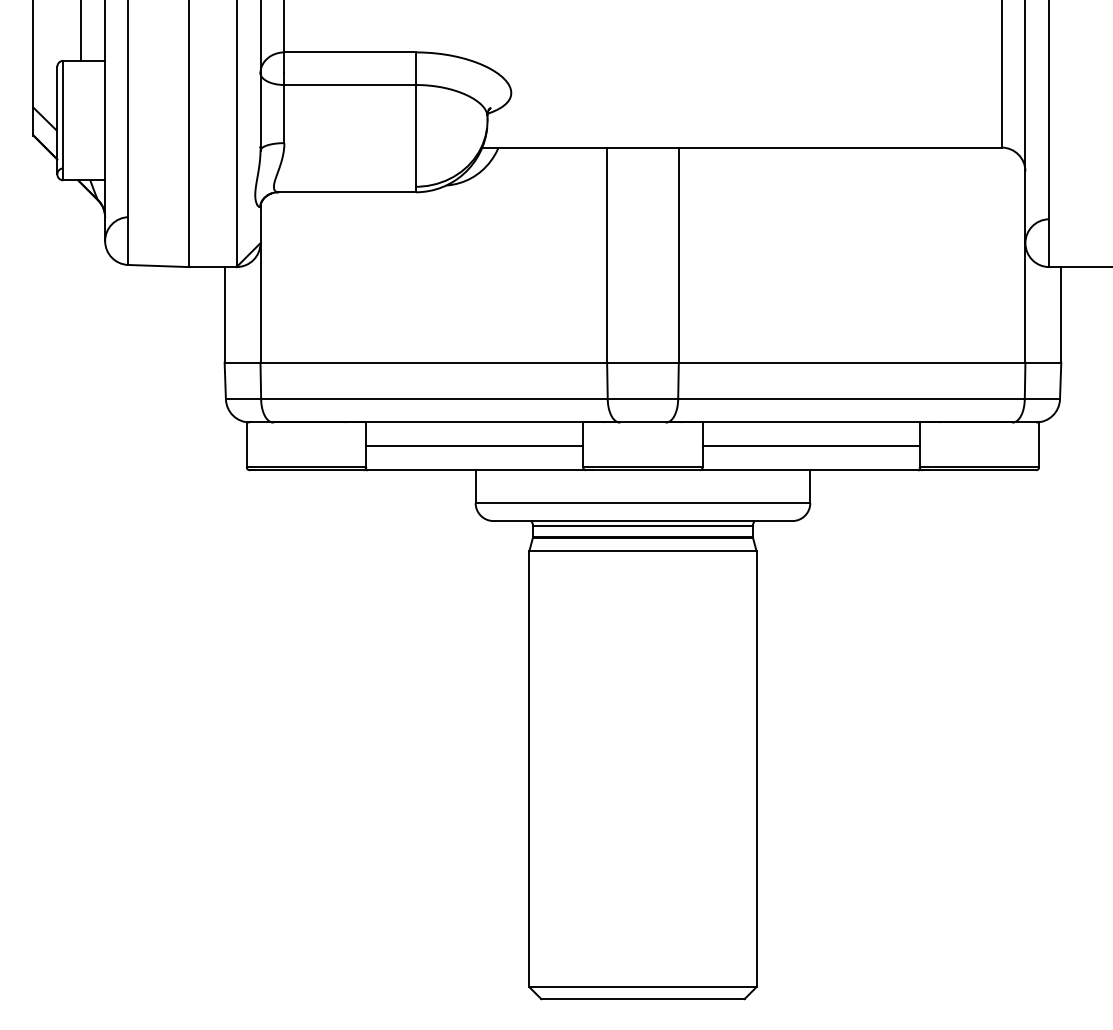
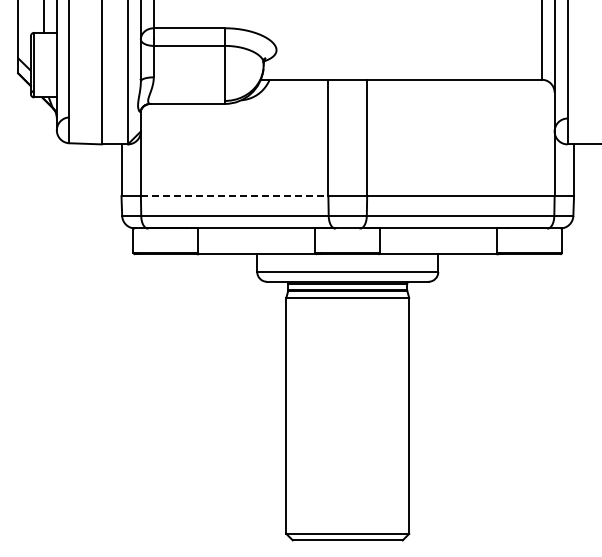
line: (433, 363) -> (234, 196), solid -> dashed
line: (474, 446) -> (256, 241), removed
line: (810, 446) -> (438, 241), removed

